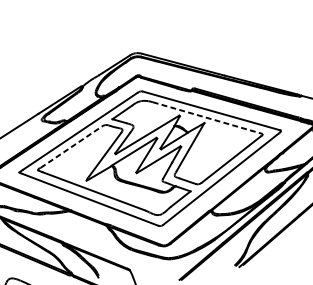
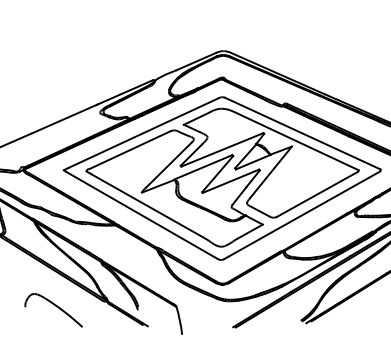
line: (208, 118) -> (297, 141), dashed -> solid
line: (71, 146) -> (130, 149), dashed -> solid

